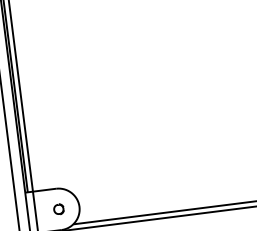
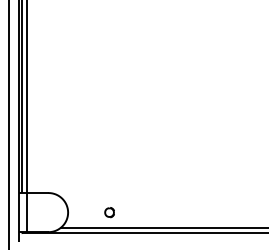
part: (58, 209) -> (109, 212), moved

